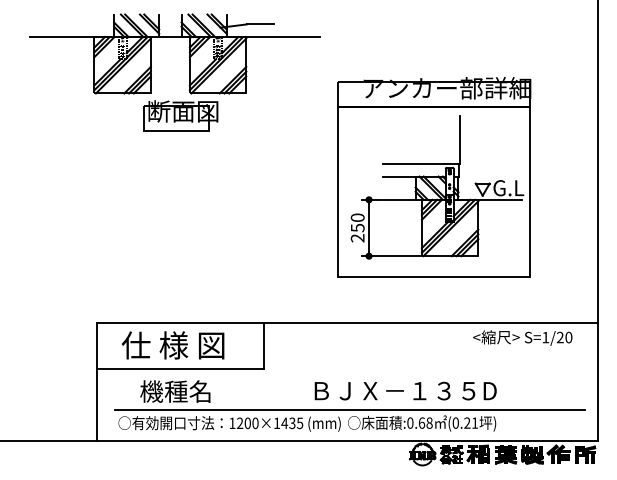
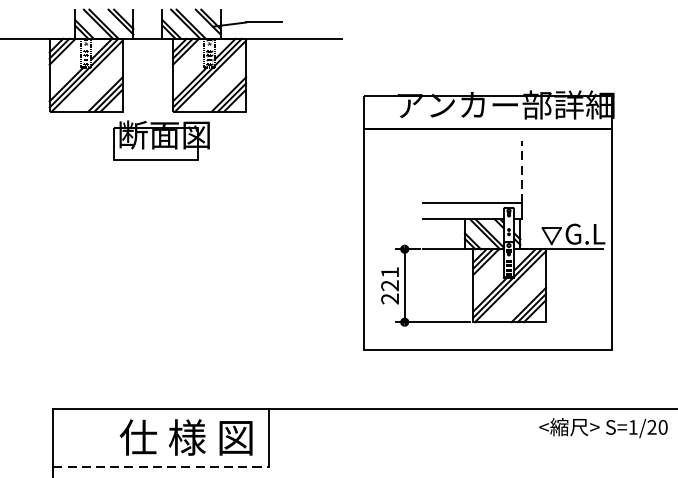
line: (459, 139) -> (521, 171), solid -> dashed
text: (357, 222) -> (389, 278), 250 -> 221
text: (172, 345) -> (185, 437), moved
line: (181, 368) -> (162, 467), solid -> dashed

